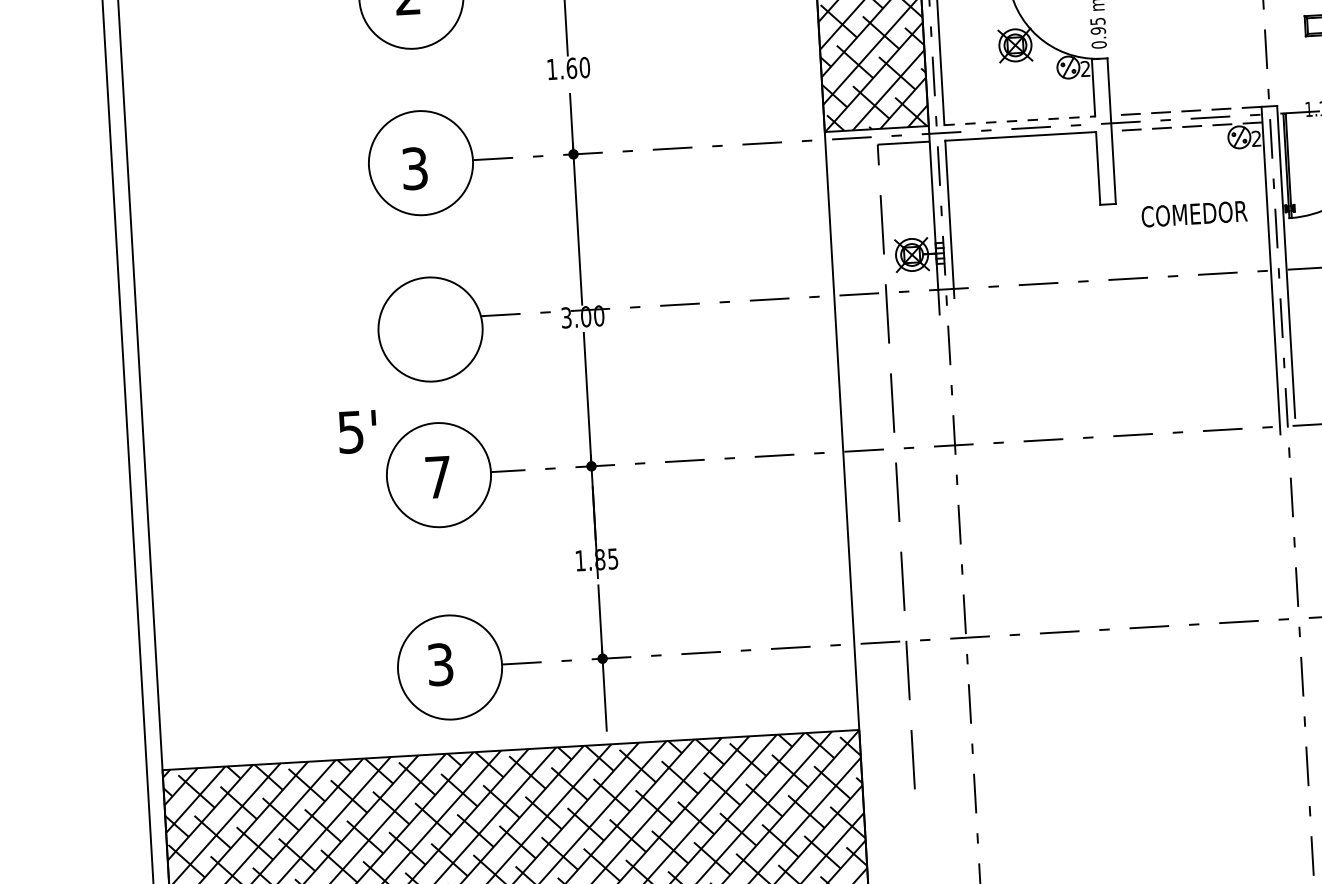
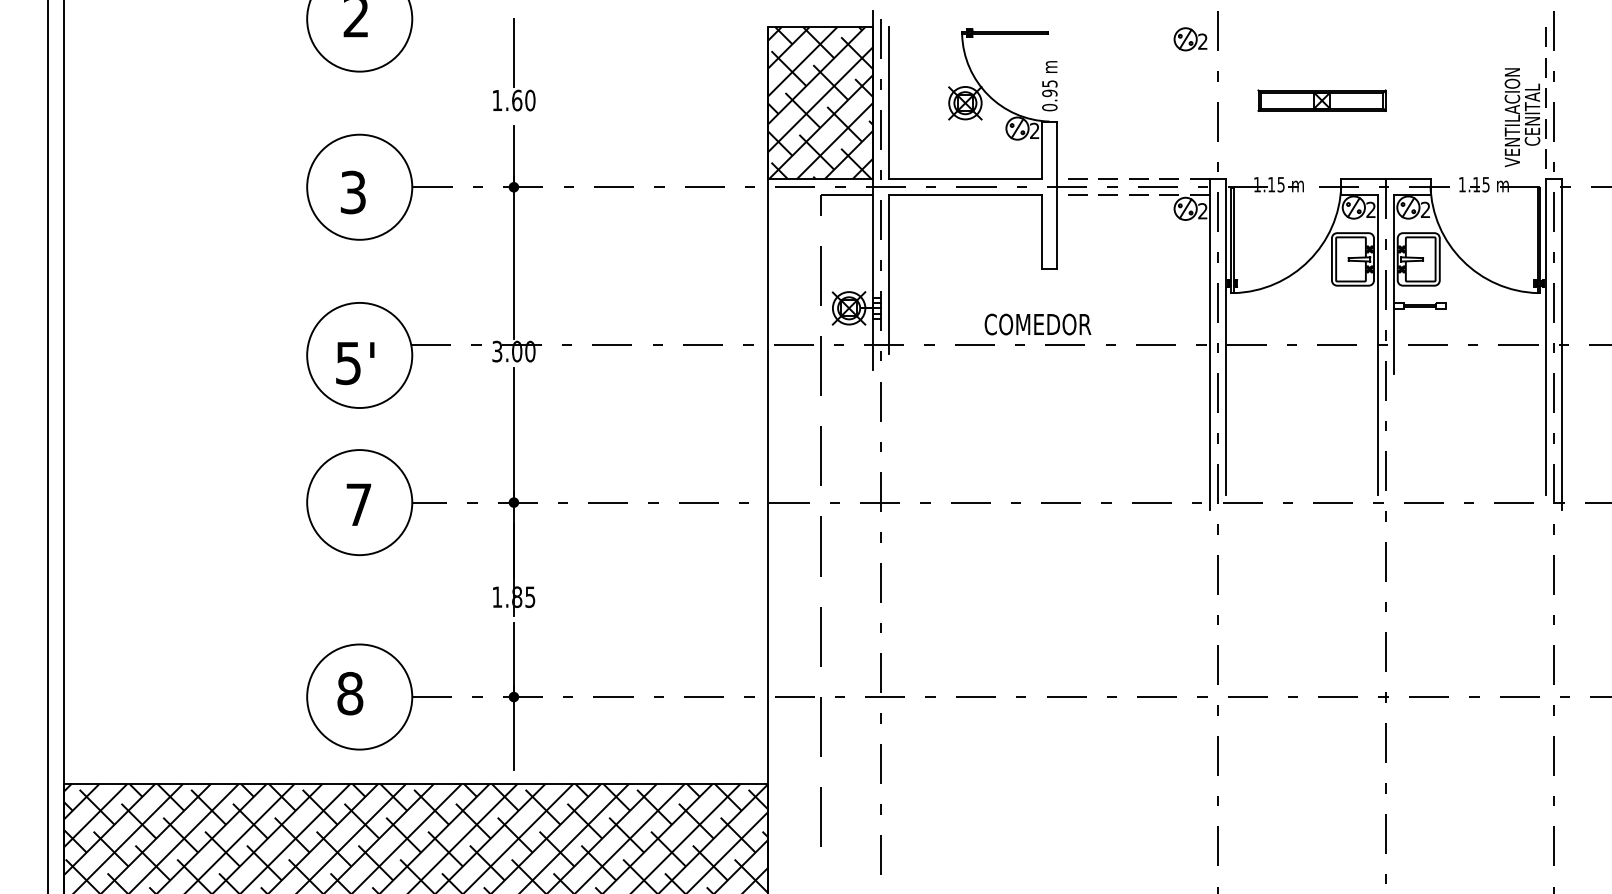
line: (1019, 120) -> (965, 179), dashed -> solid
text: (1193, 214) -> (1037, 324), moved
text: (357, 432) -> (355, 363), moved
text: (440, 664) -> (350, 693), 3 -> 8

